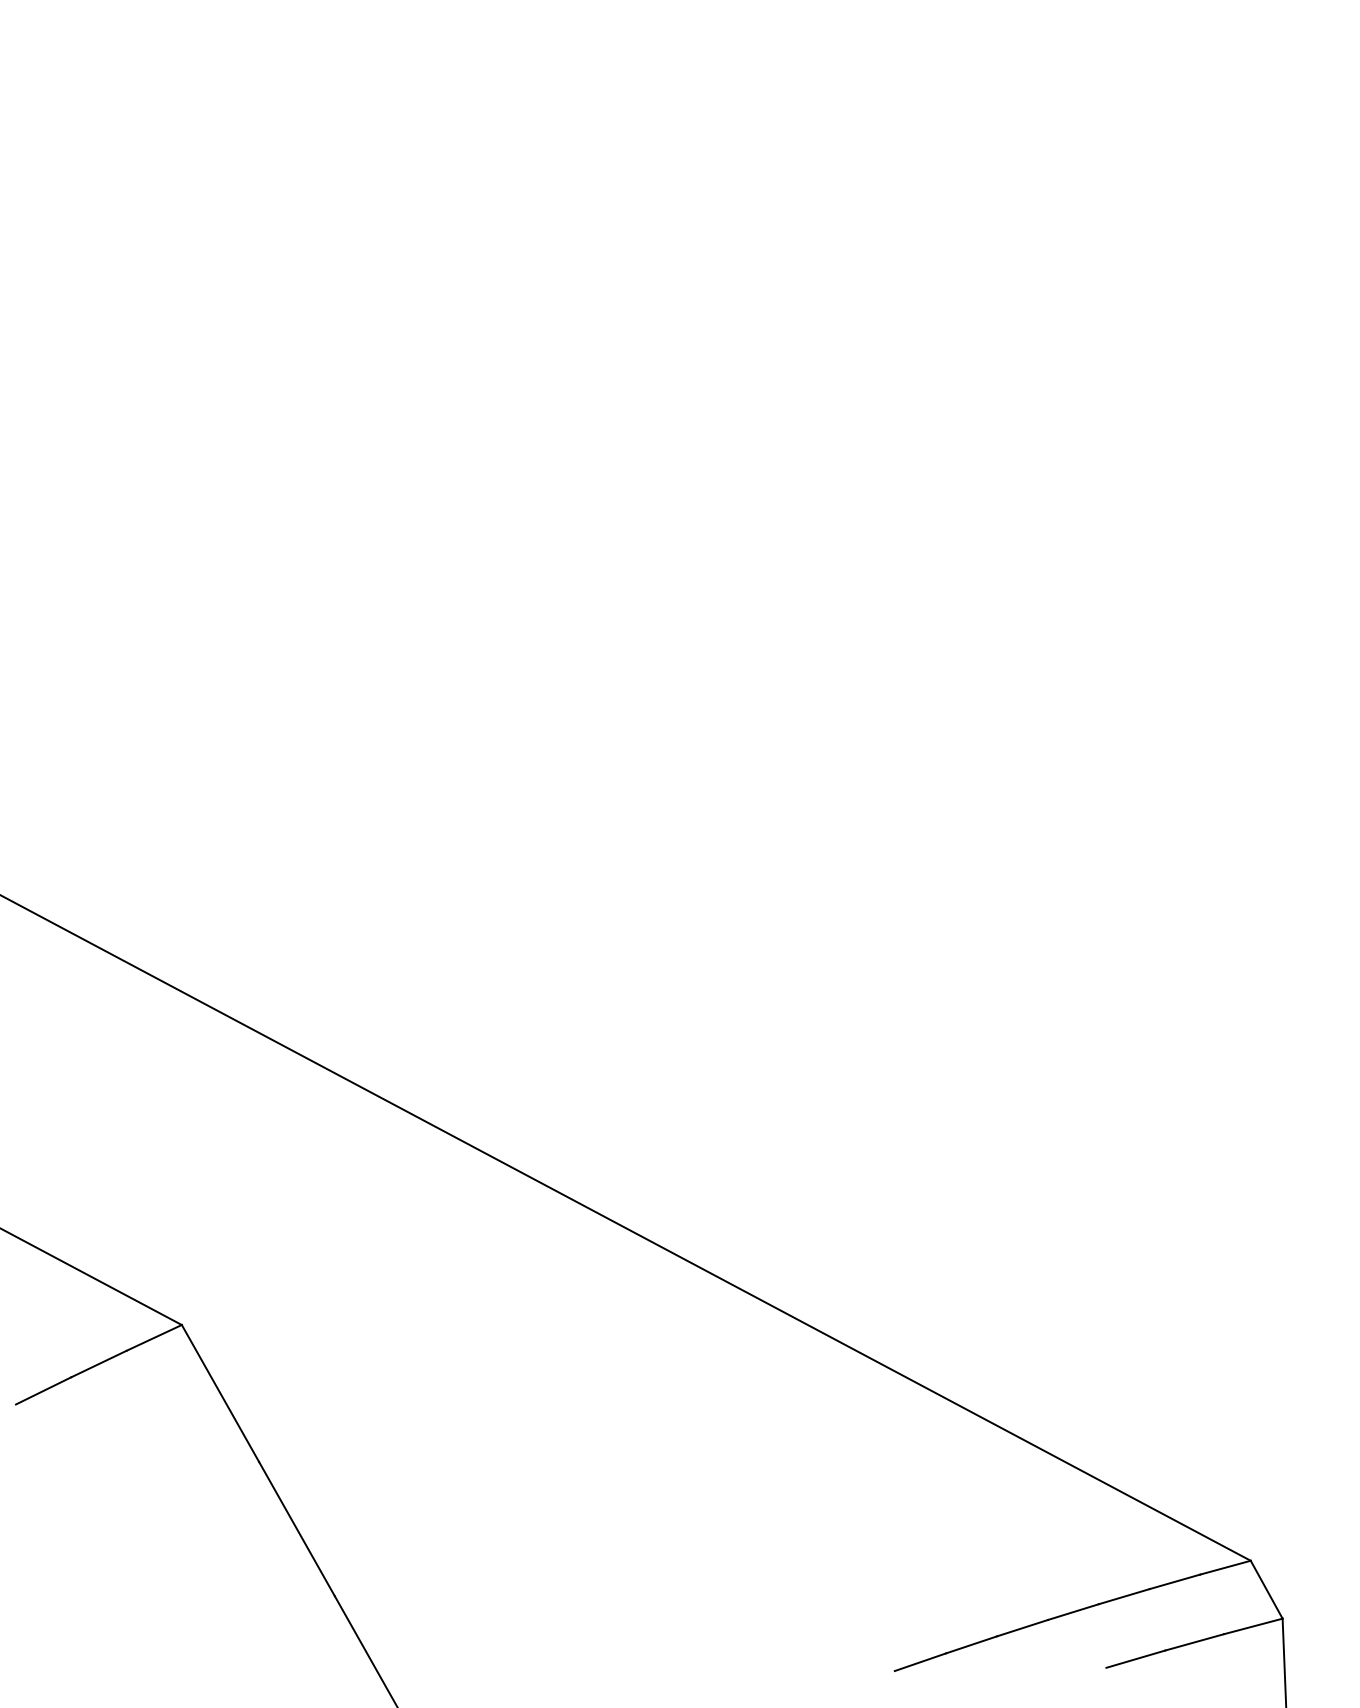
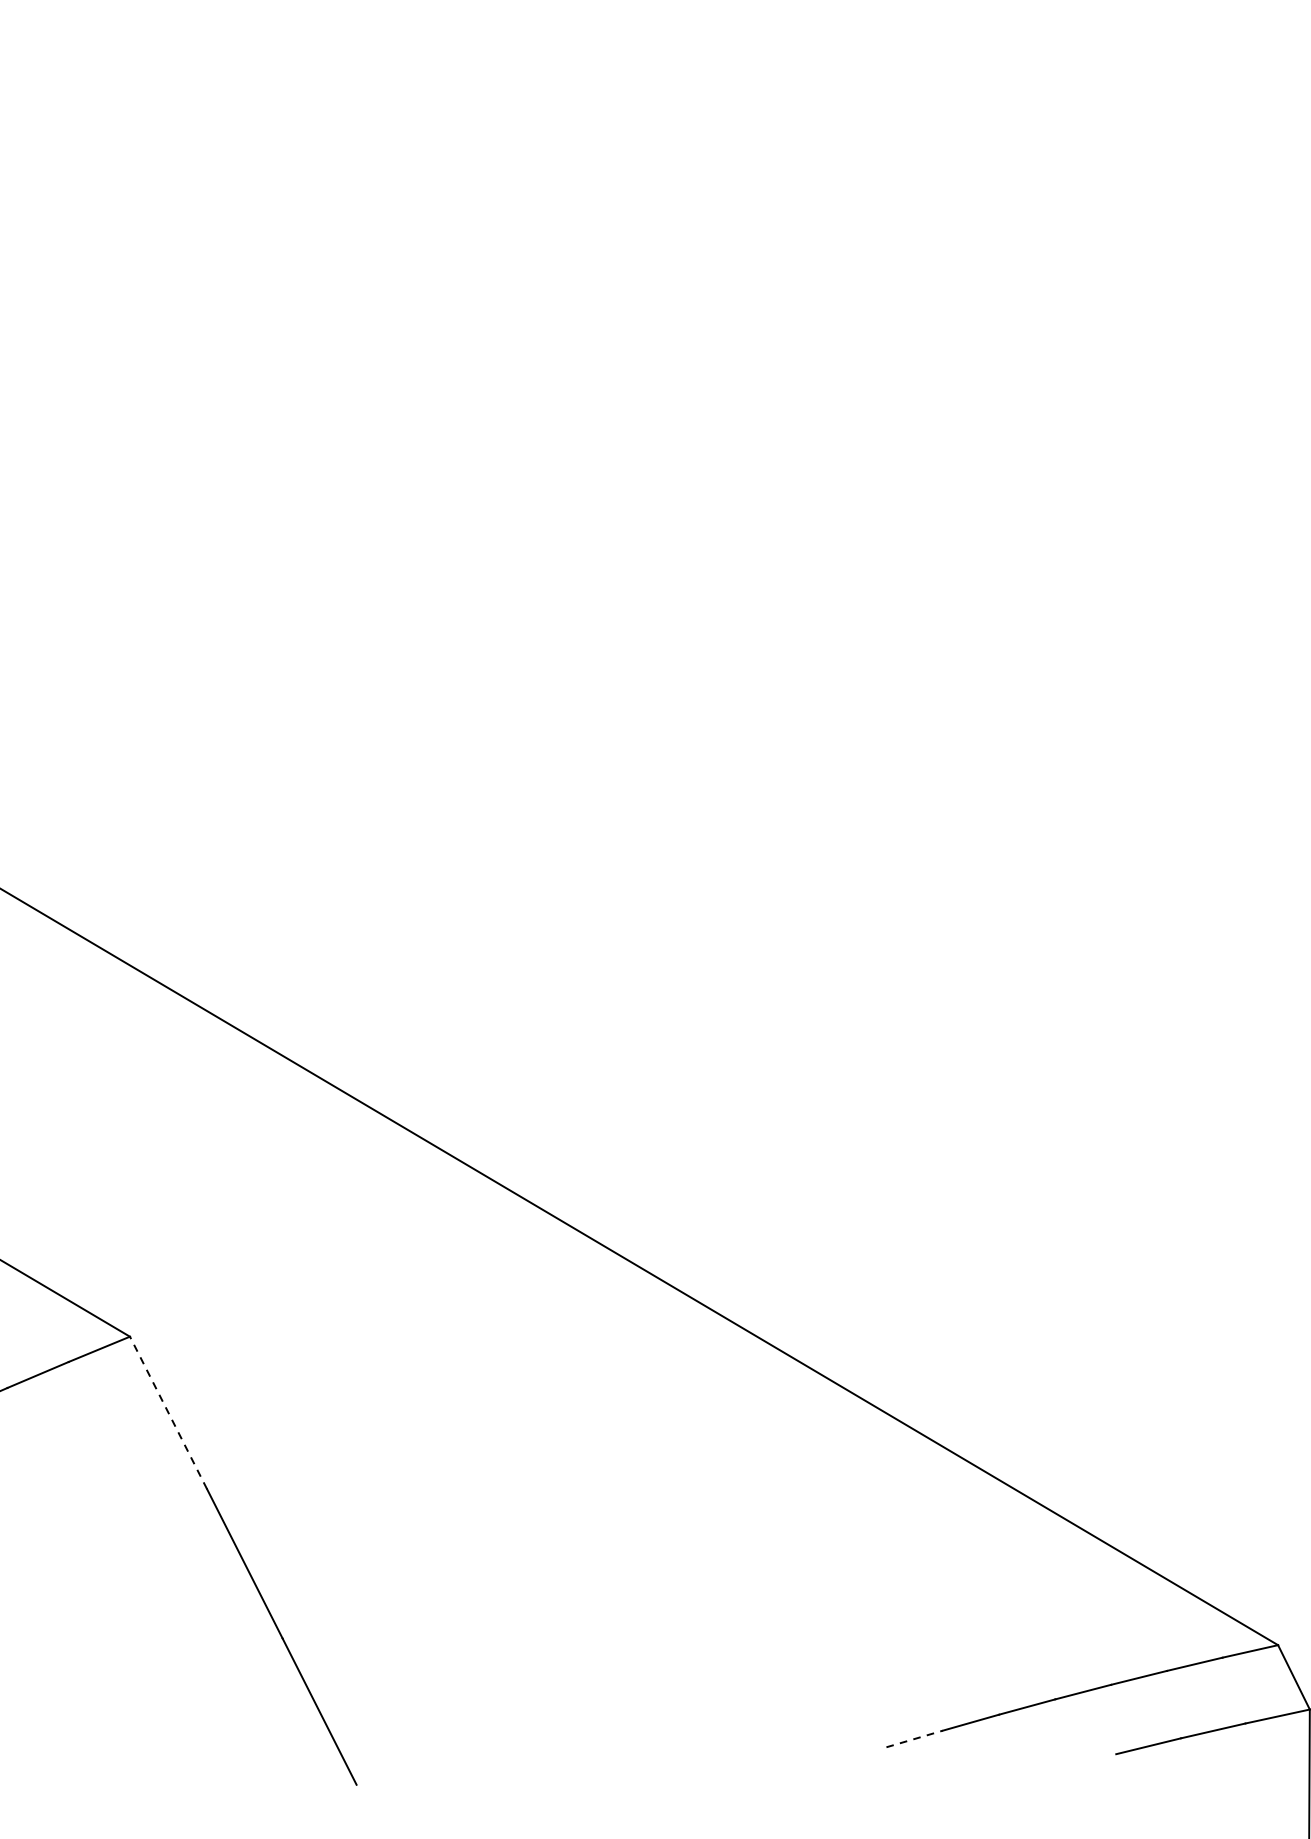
line: (220, 1393) -> (168, 1412), solid -> dashed
line: (920, 1662) -> (914, 1739), solid -> dashed

